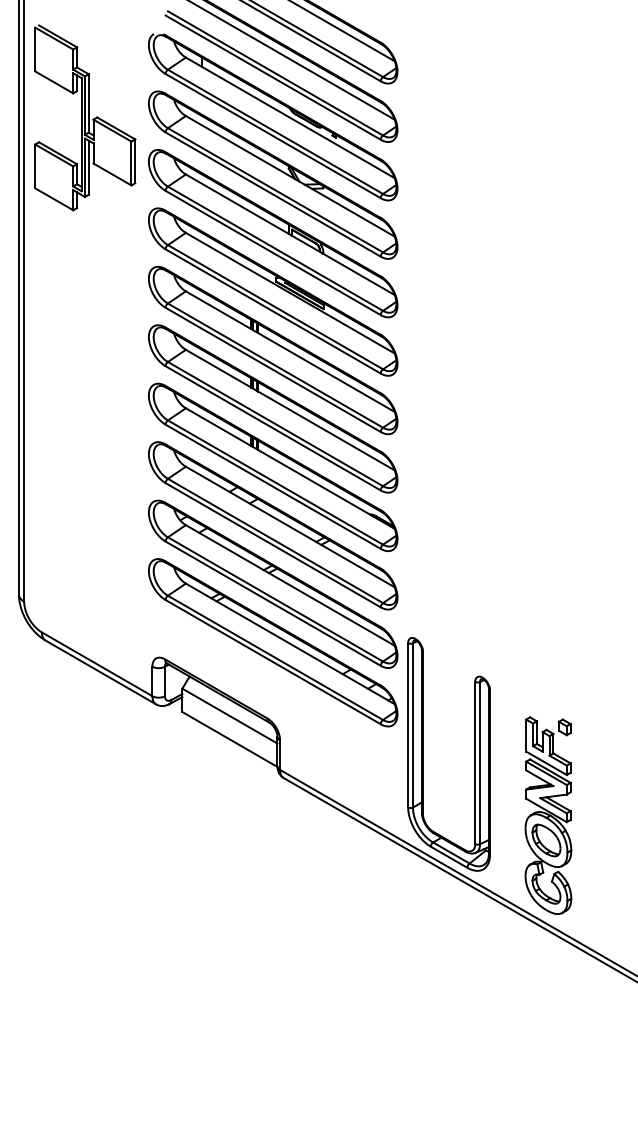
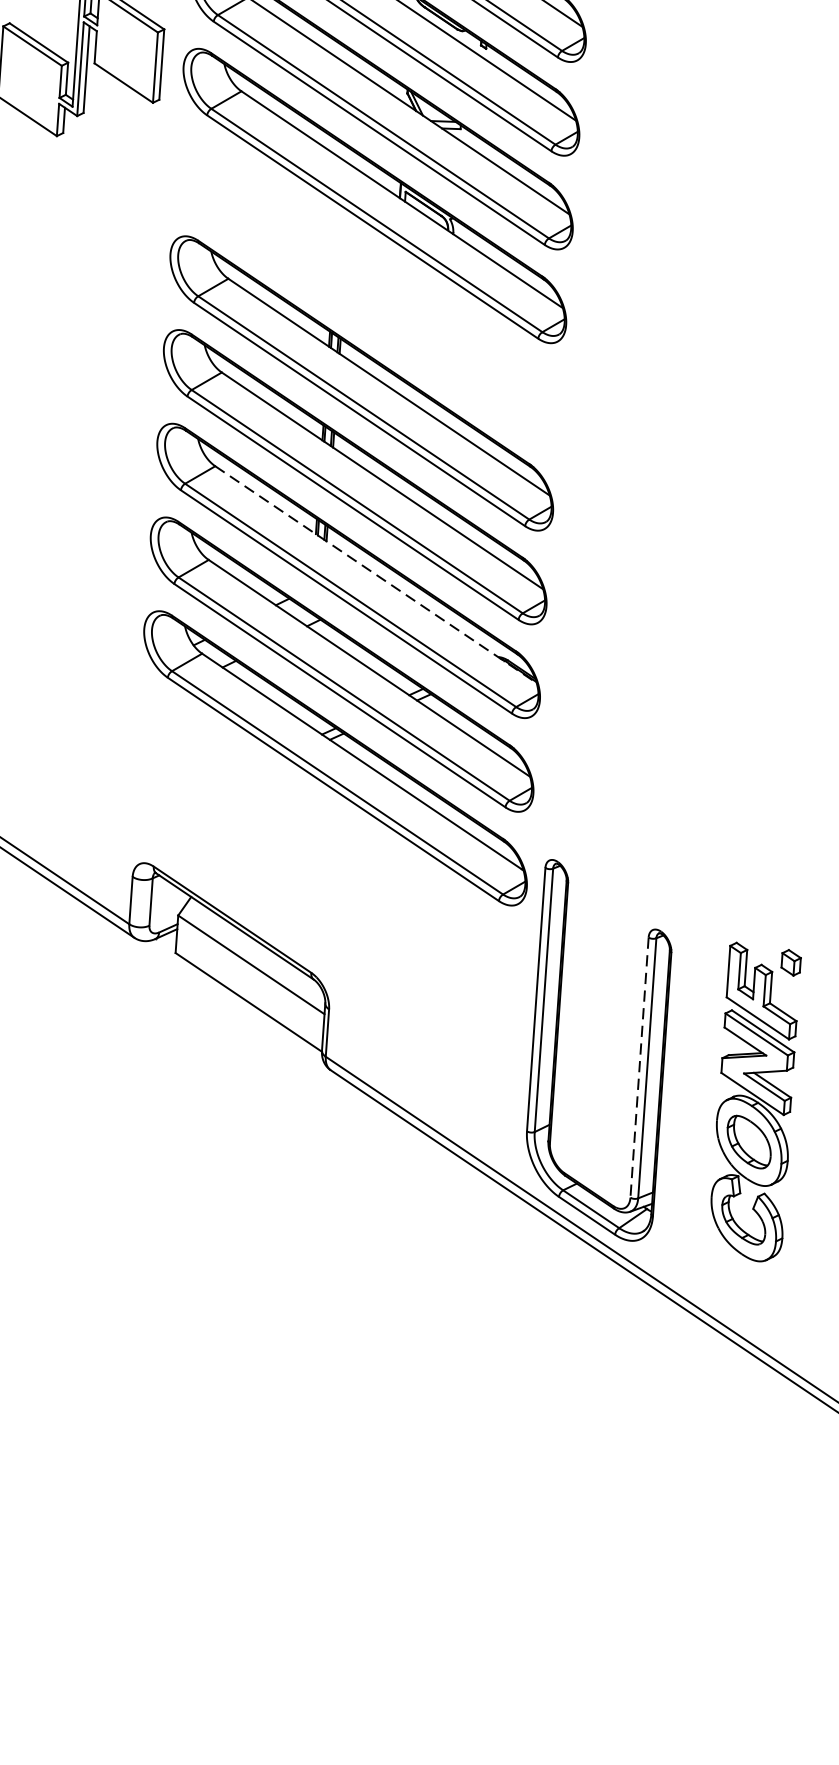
part: (273, 291) -> (368, 288), removed
line: (290, 468) -> (376, 574), solid -> dashed
part: (273, 642) -> (329, 851), removed
line: (475, 763) -> (639, 1068), solid -> dashed
part: (548, 815) -> (755, 1102), moved

